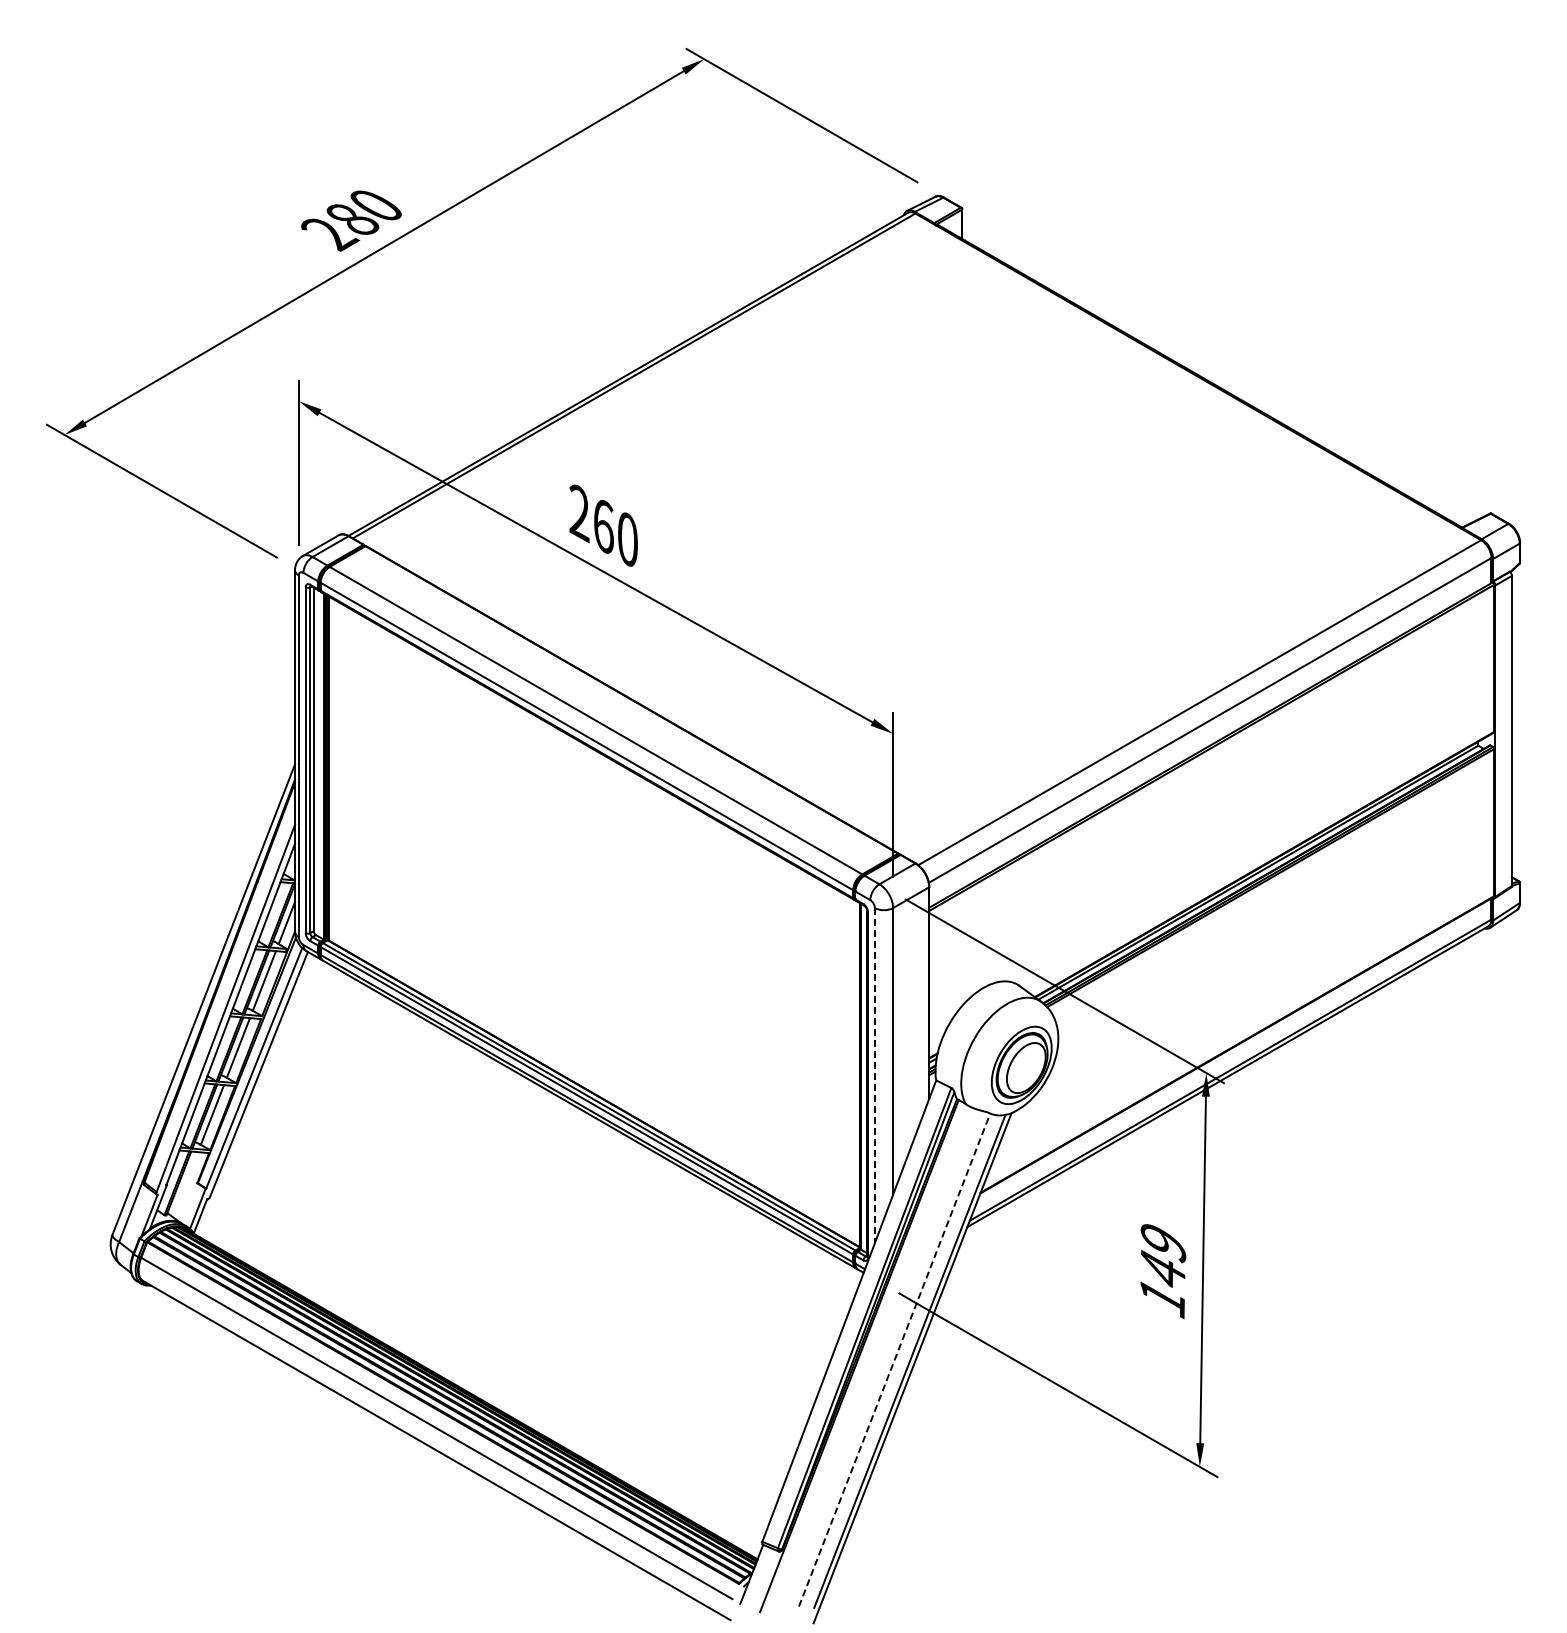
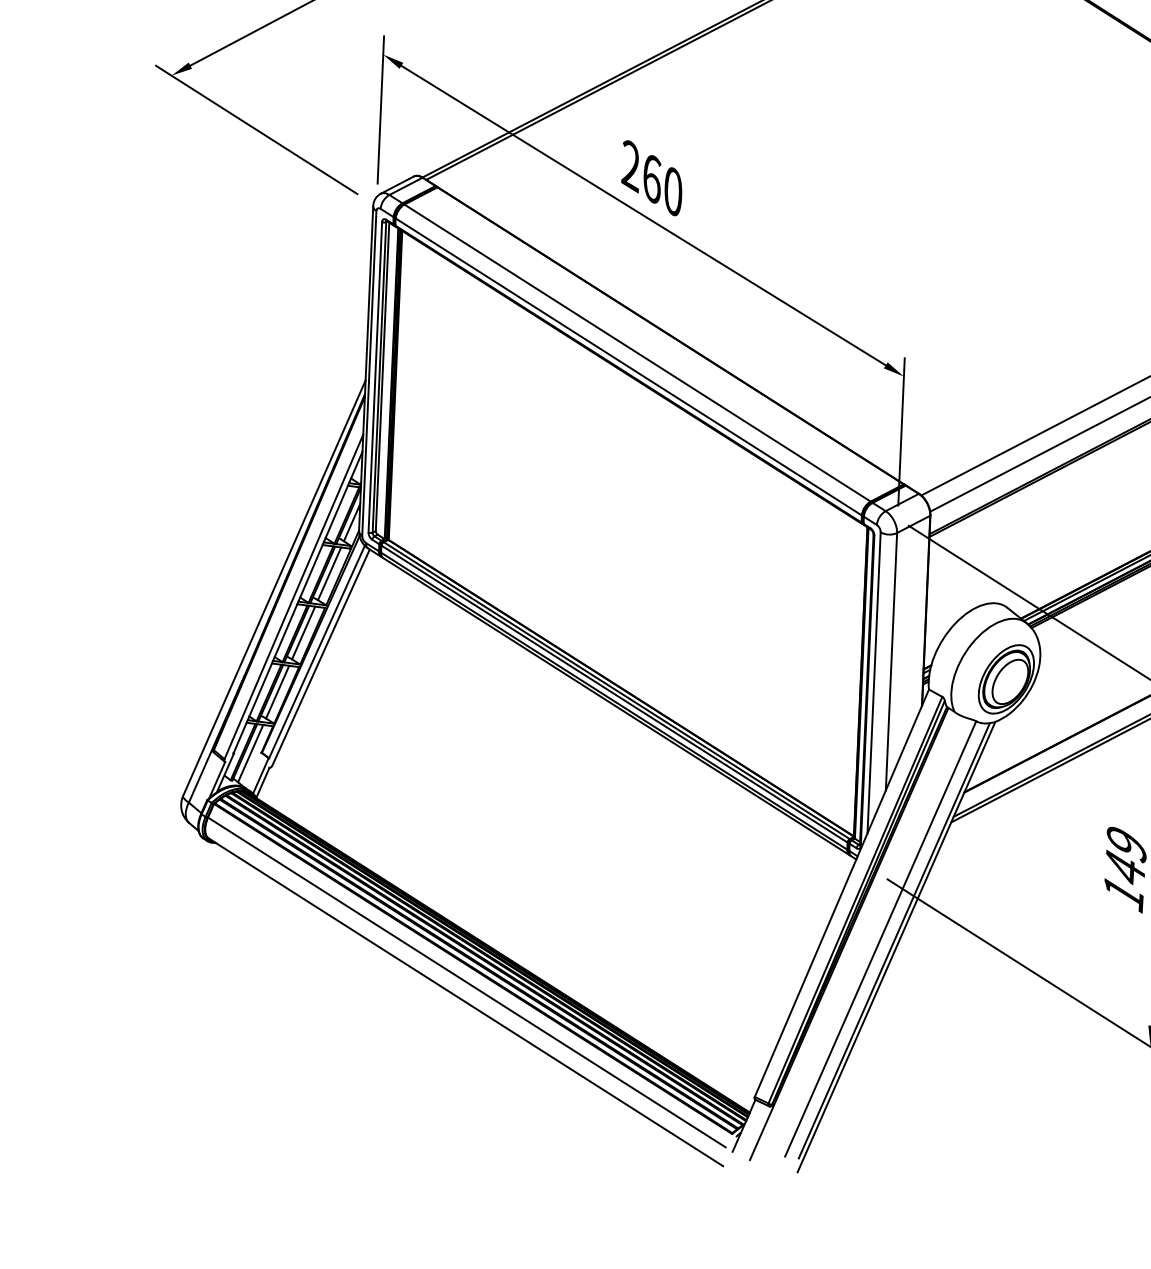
line: (874, 1075) -> (873, 682), dashed -> solid
line: (185, 1184) -> (250, 753), added
line: (894, 1359) -> (880, 938), dashed -> solid

